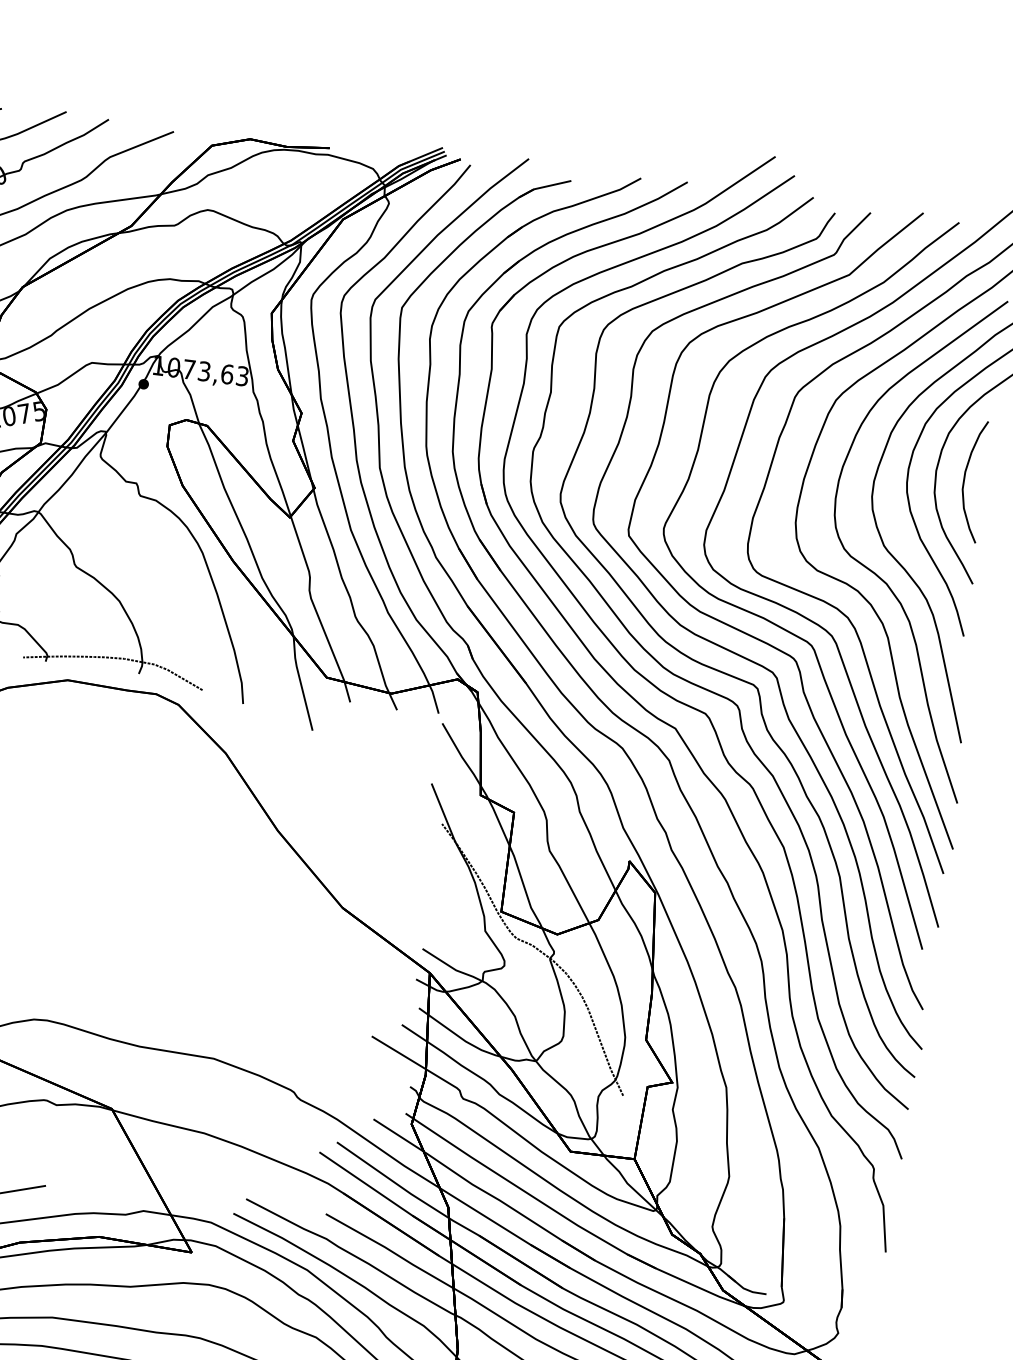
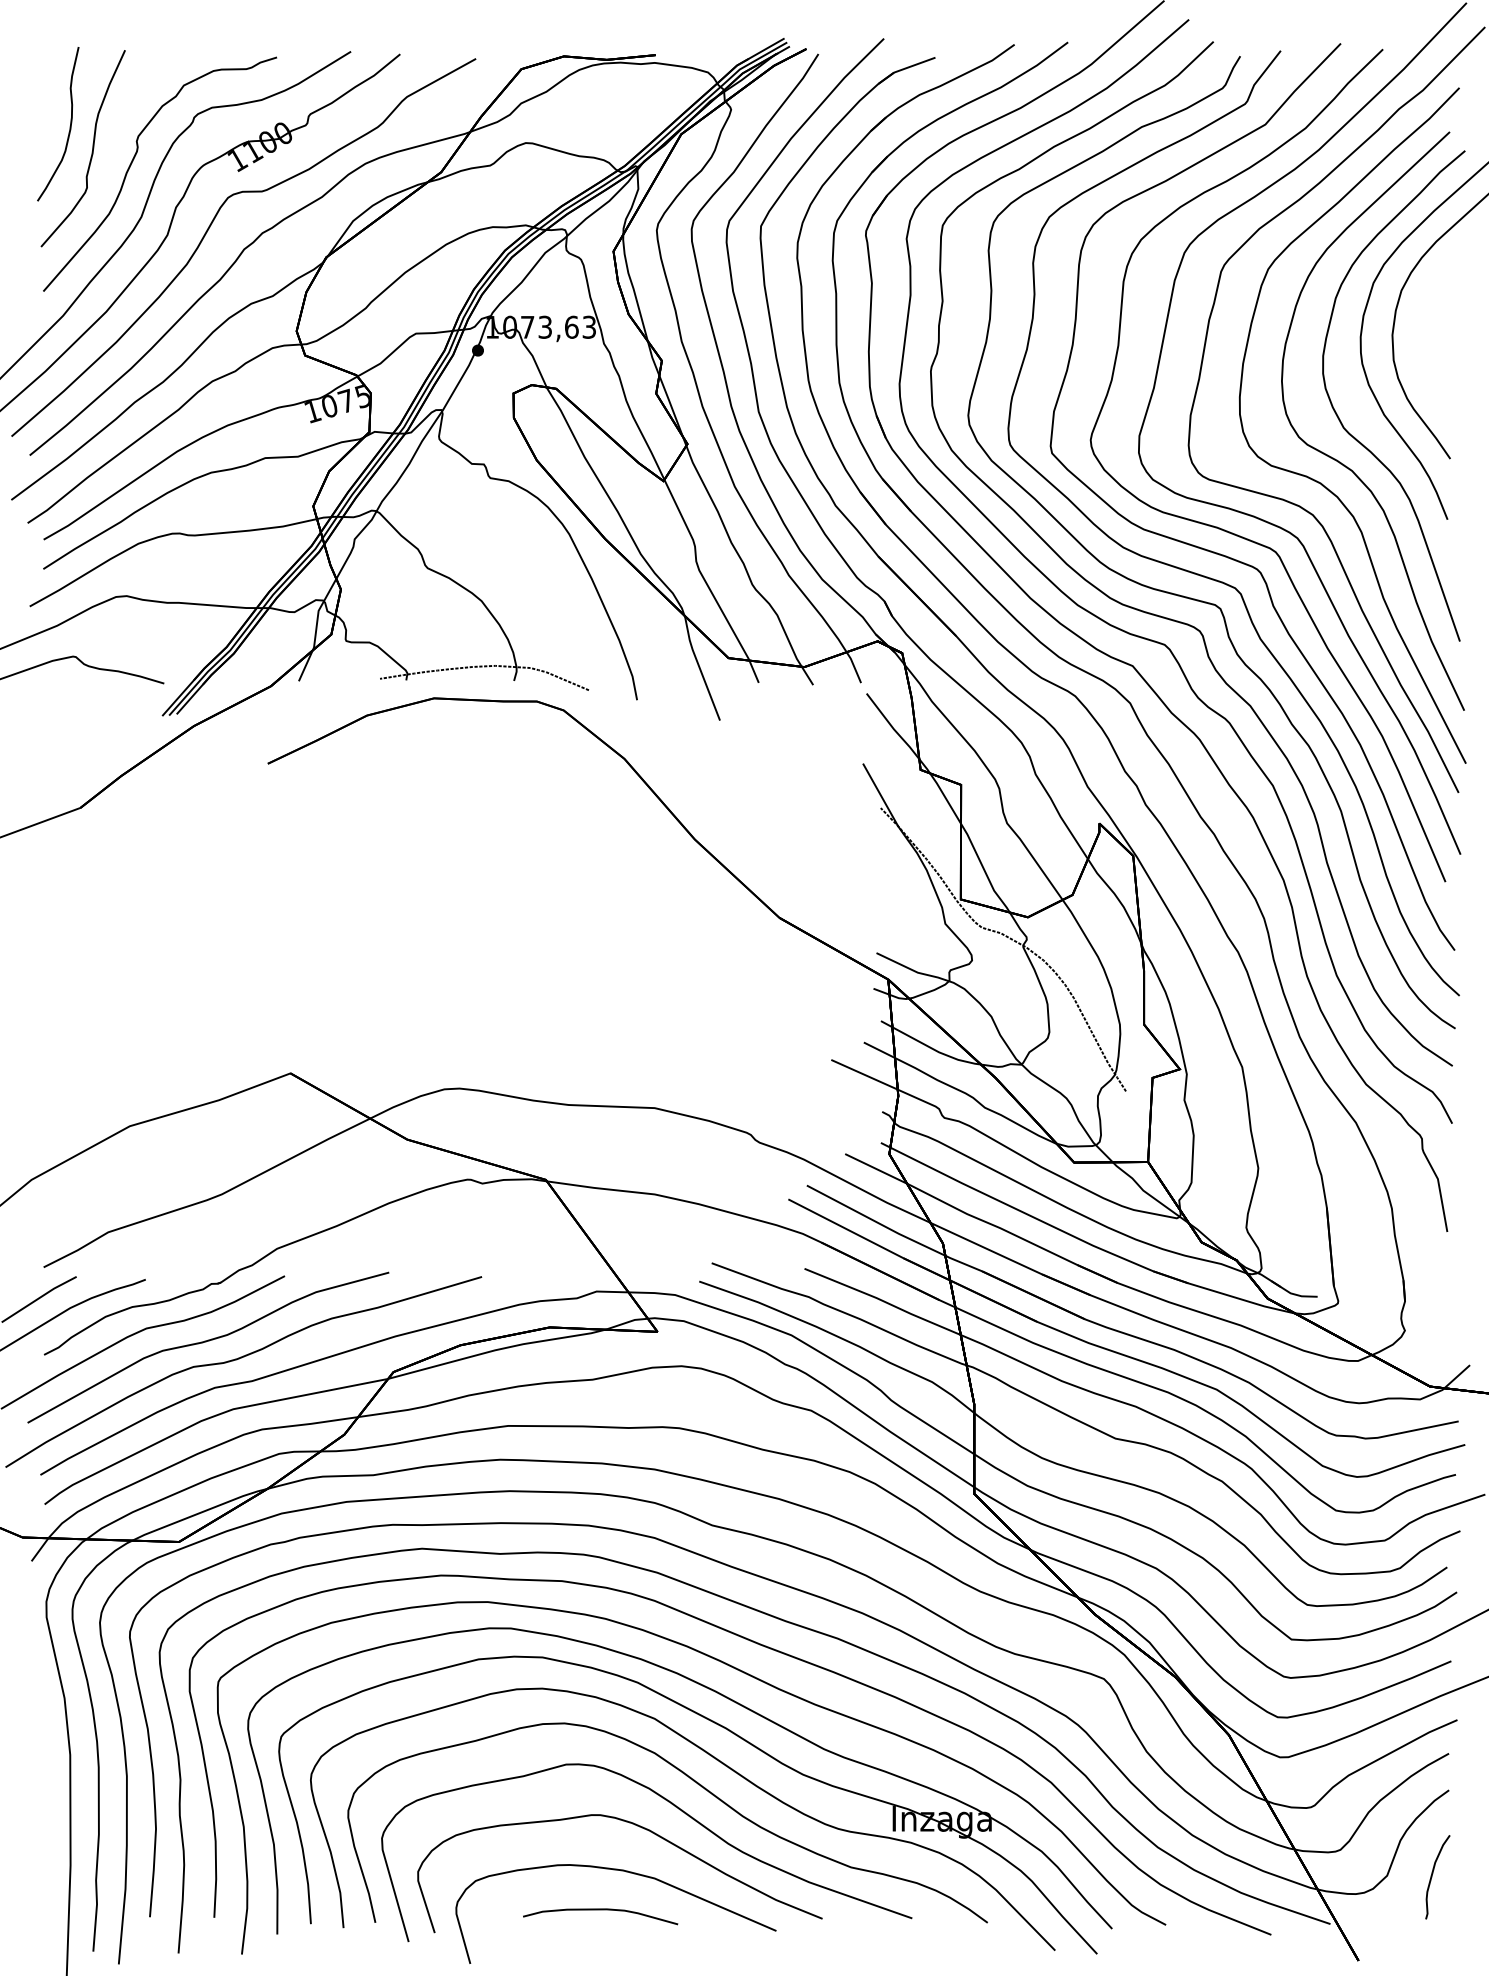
part: (965, 480) -> (1426, 341), removed

